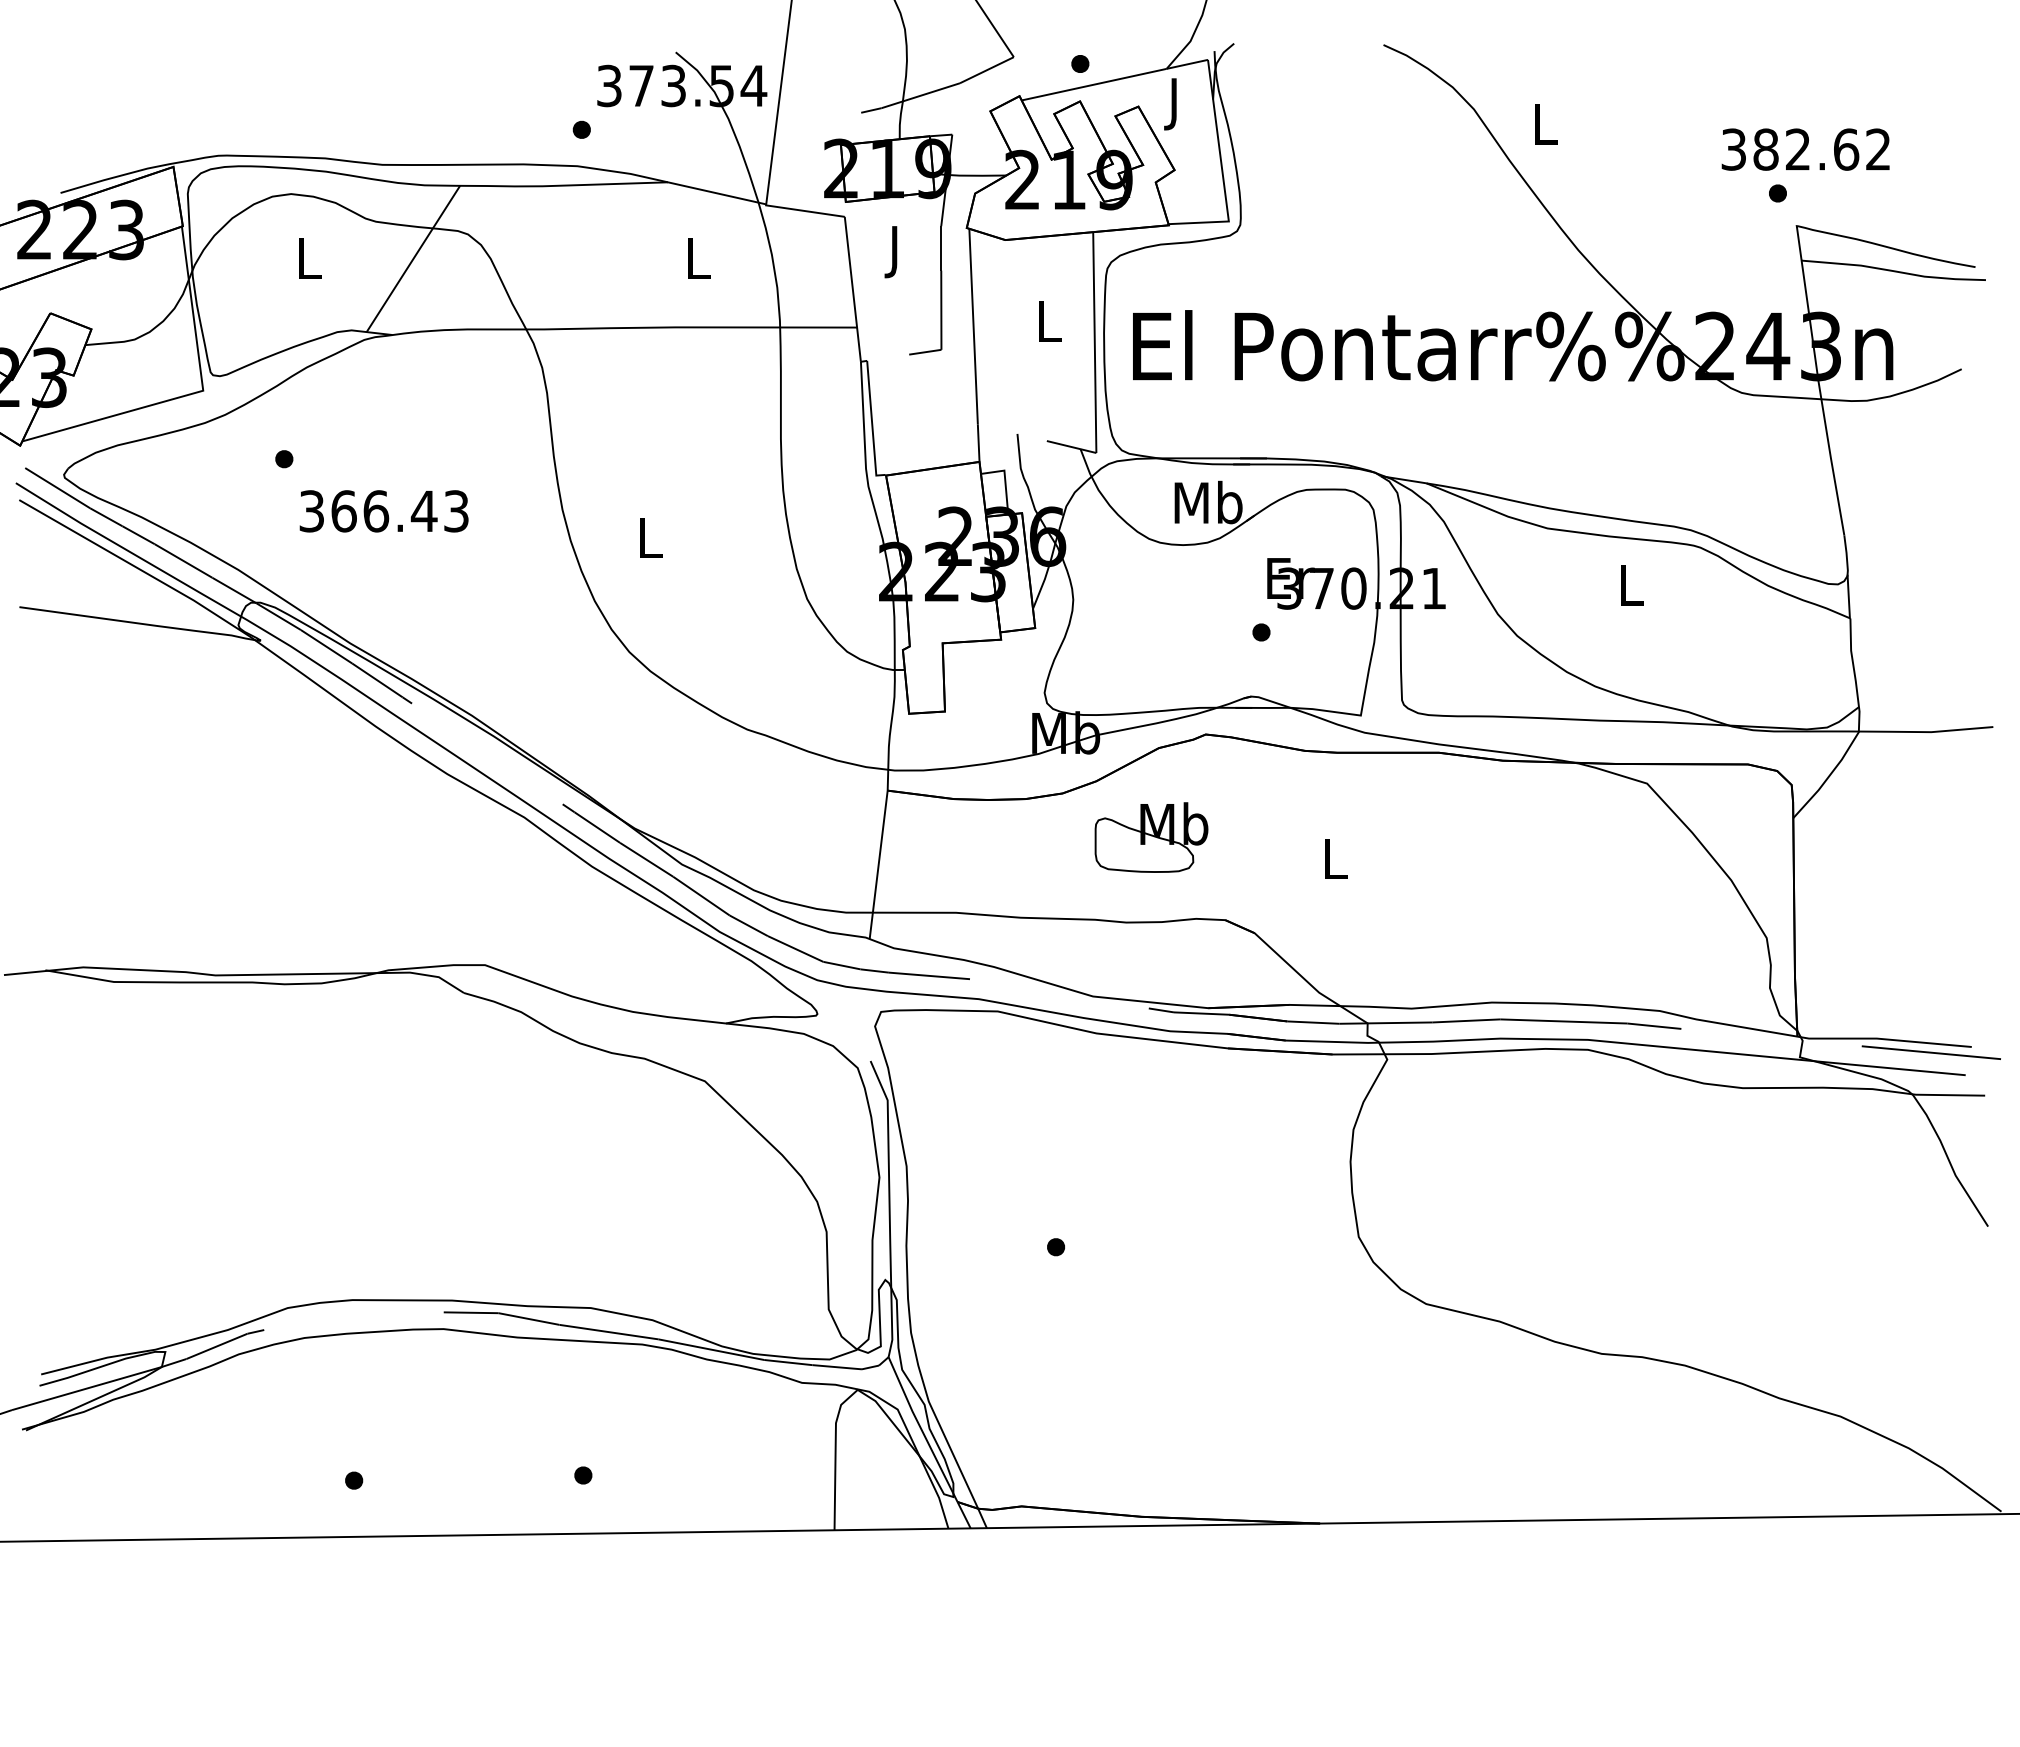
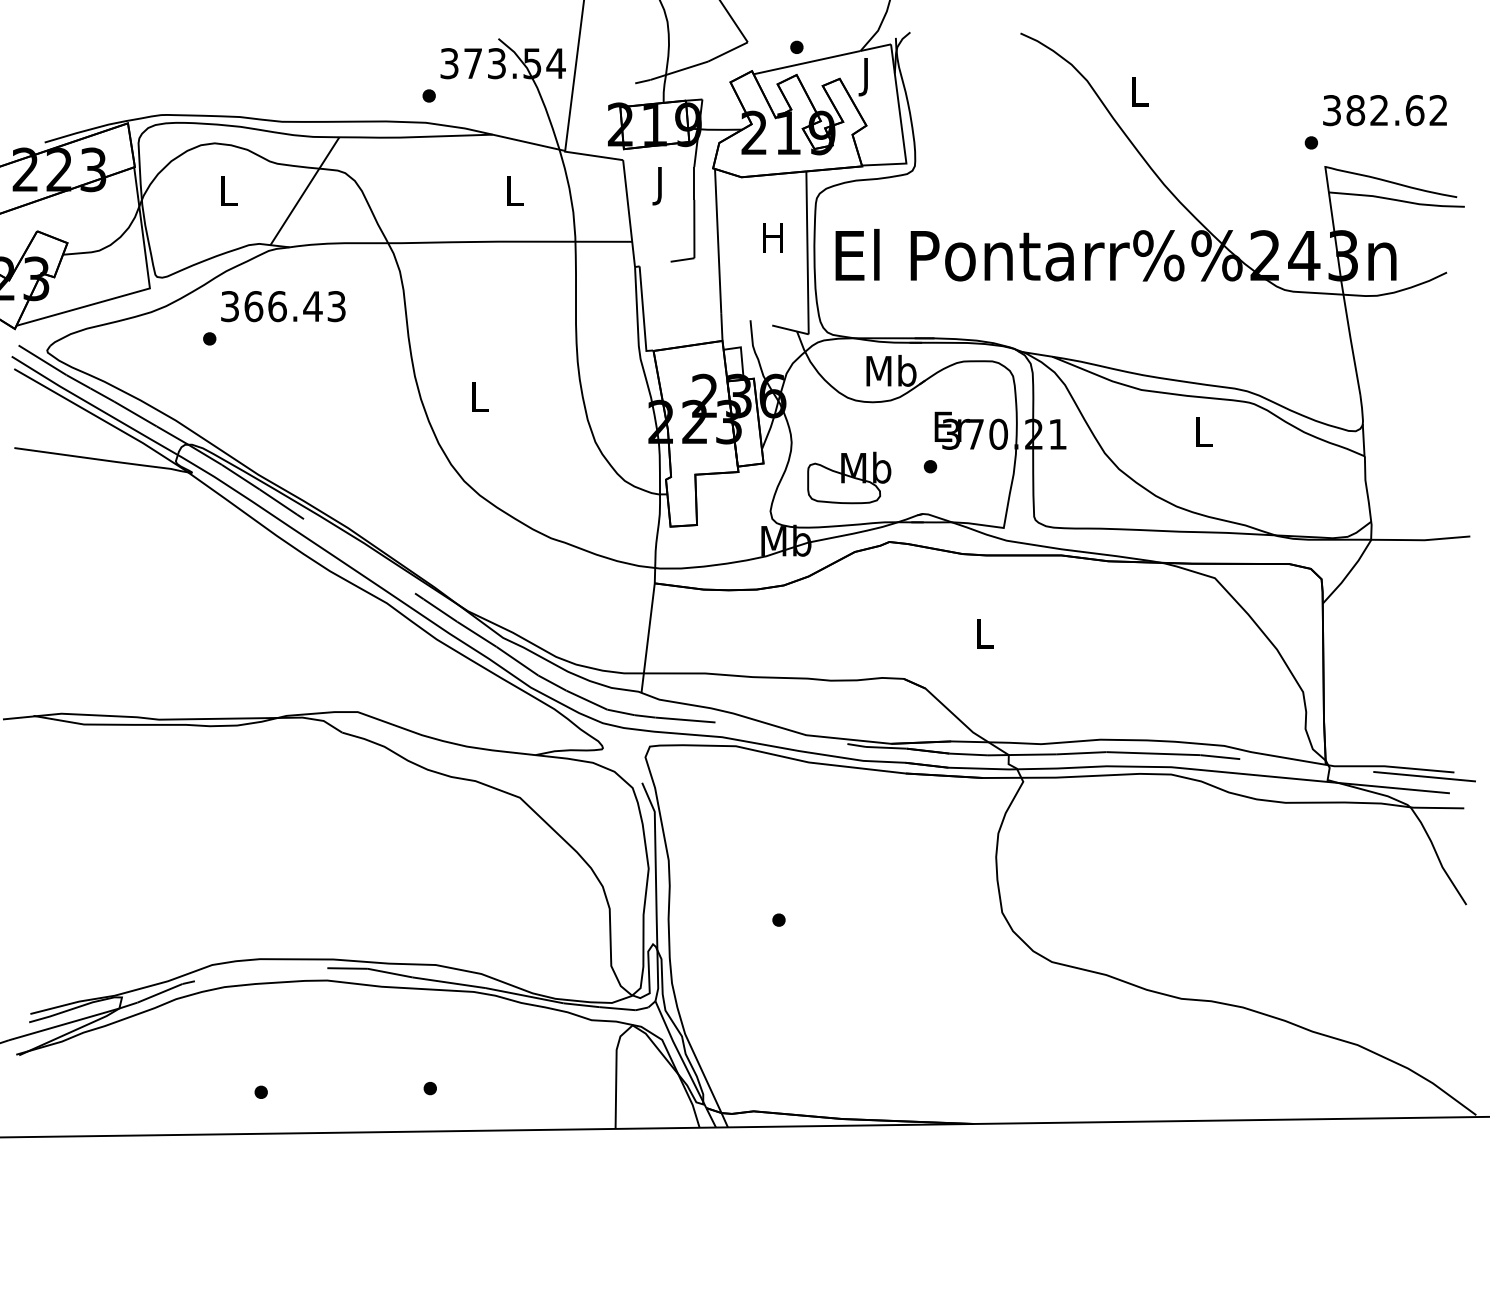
text: (1805, 149) -> (1384, 110), moved
text: (1047, 321) -> (772, 237), L -> H
text: (383, 511) -> (282, 306), moved
part: (1151, 837) -> (849, 477), moved

